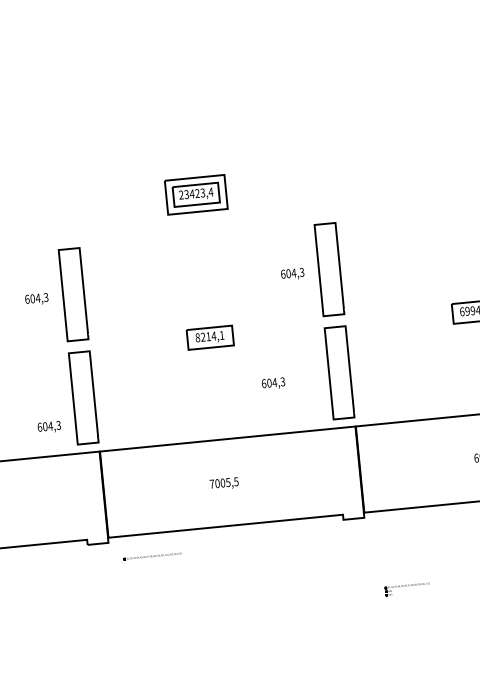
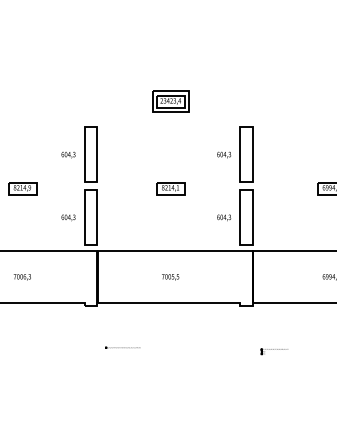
text: (274, 382) -> (224, 217), moved
text: (49, 426) -> (68, 217), moved
part: (151, 555) -> (122, 347), moved

